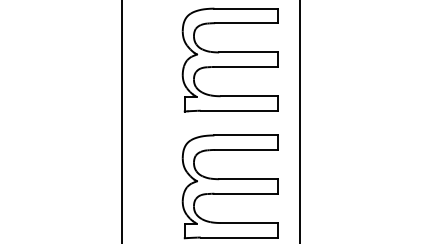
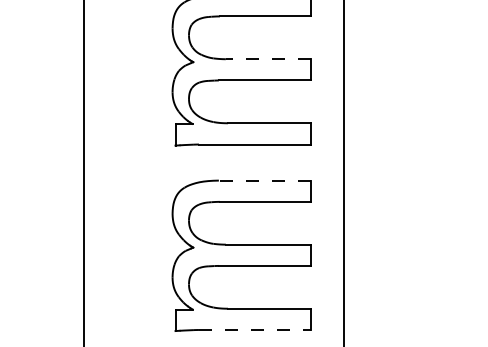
line: (247, 52) -> (267, 59), solid -> dashed
line: (245, 135) -> (264, 180), solid -> dashed
line: (239, 237) -> (255, 329), solid -> dashed

